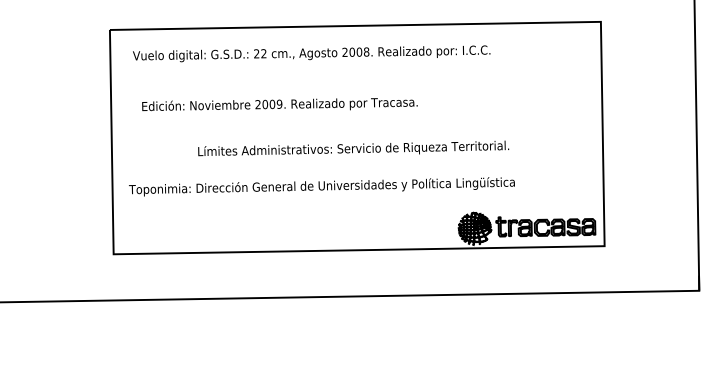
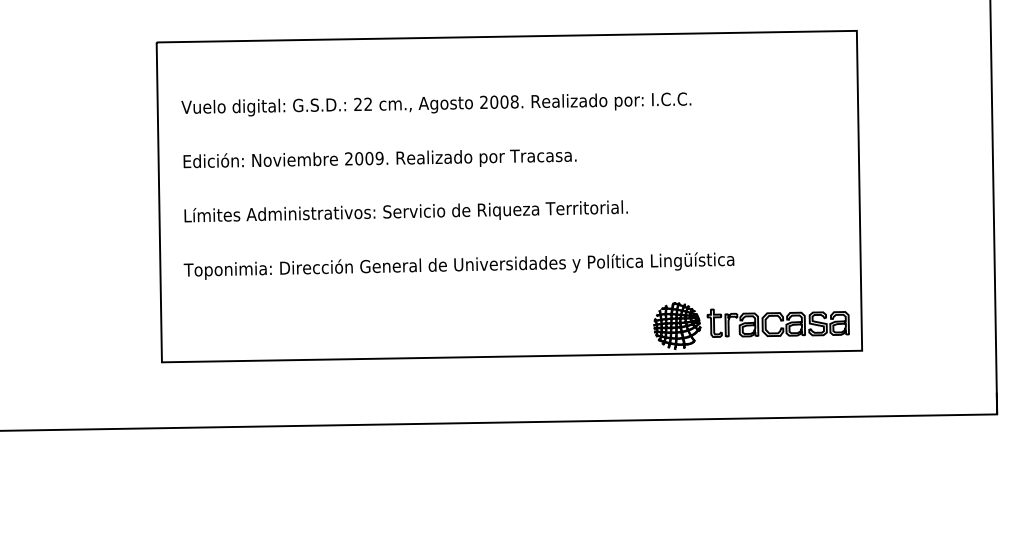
text: (311, 53) -> (436, 104), moved
text: (279, 104) -> (379, 158), moved
text: (353, 148) -> (405, 211), moved

